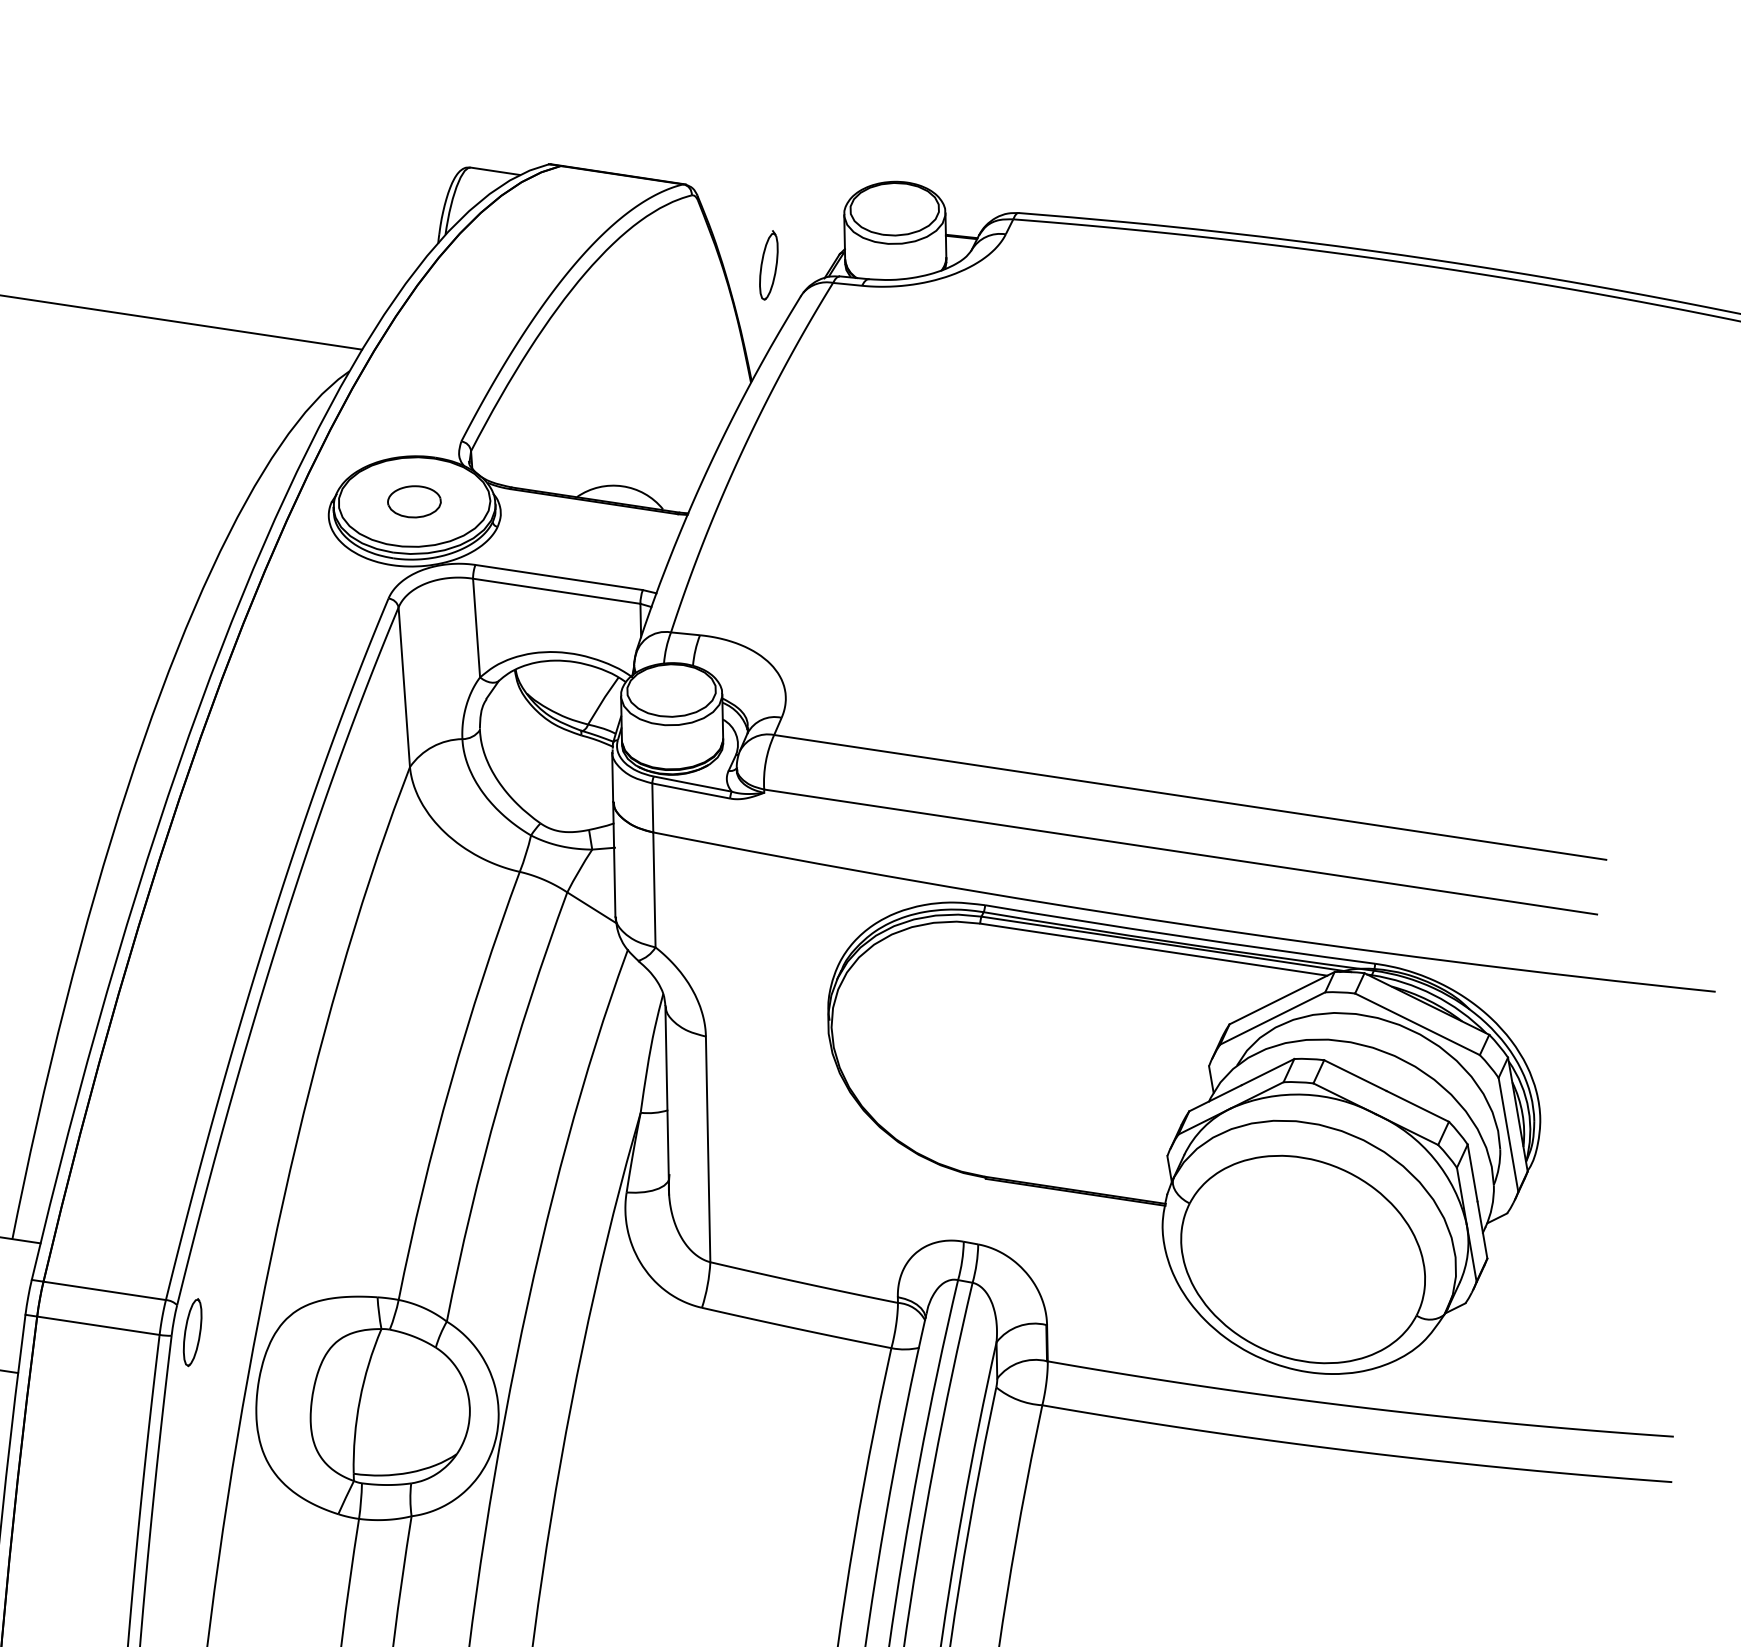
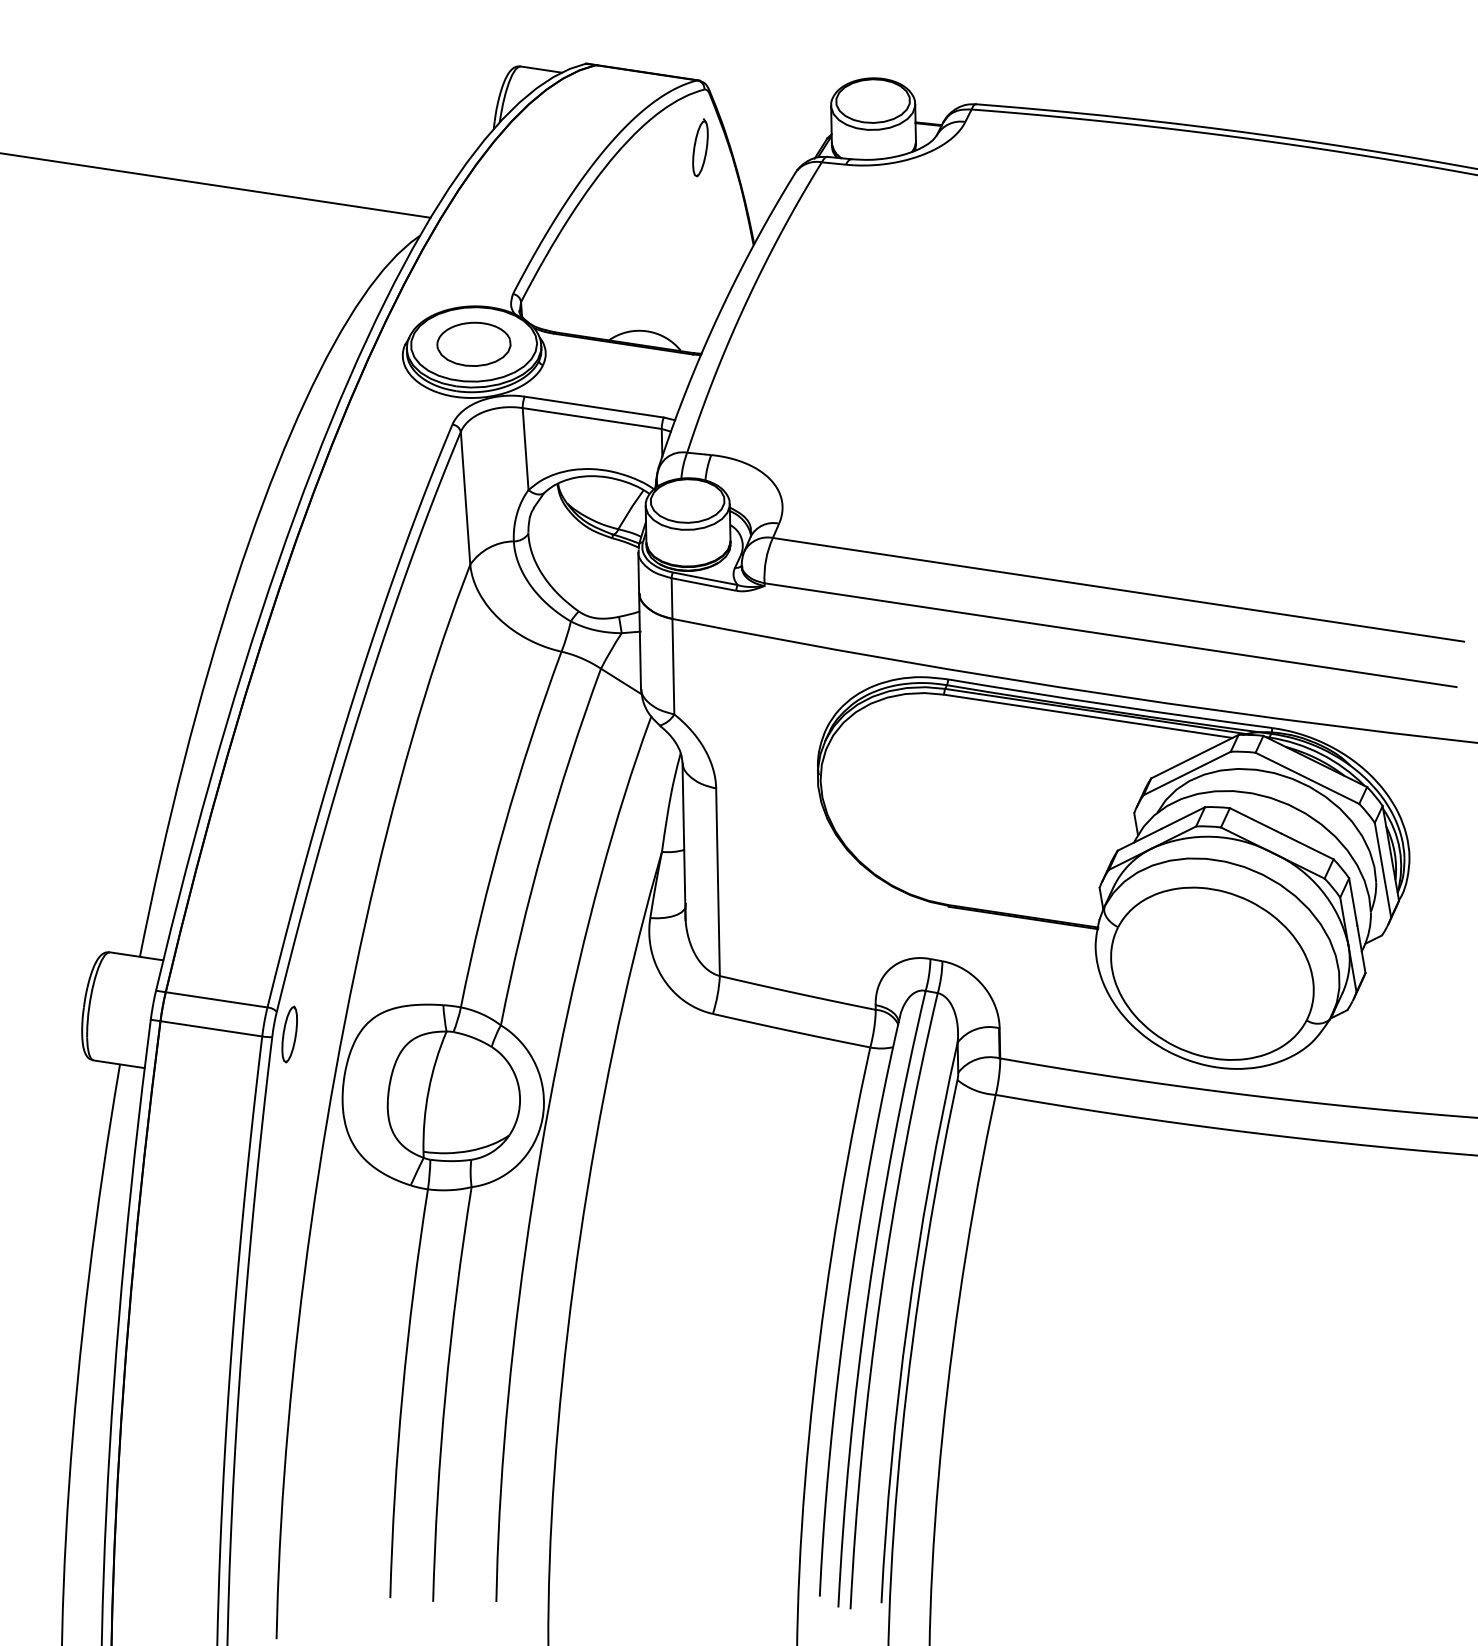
part: (768, 265) -> (700, 147), moved
part: (413, 500) -> (473, 343), size x1.67

